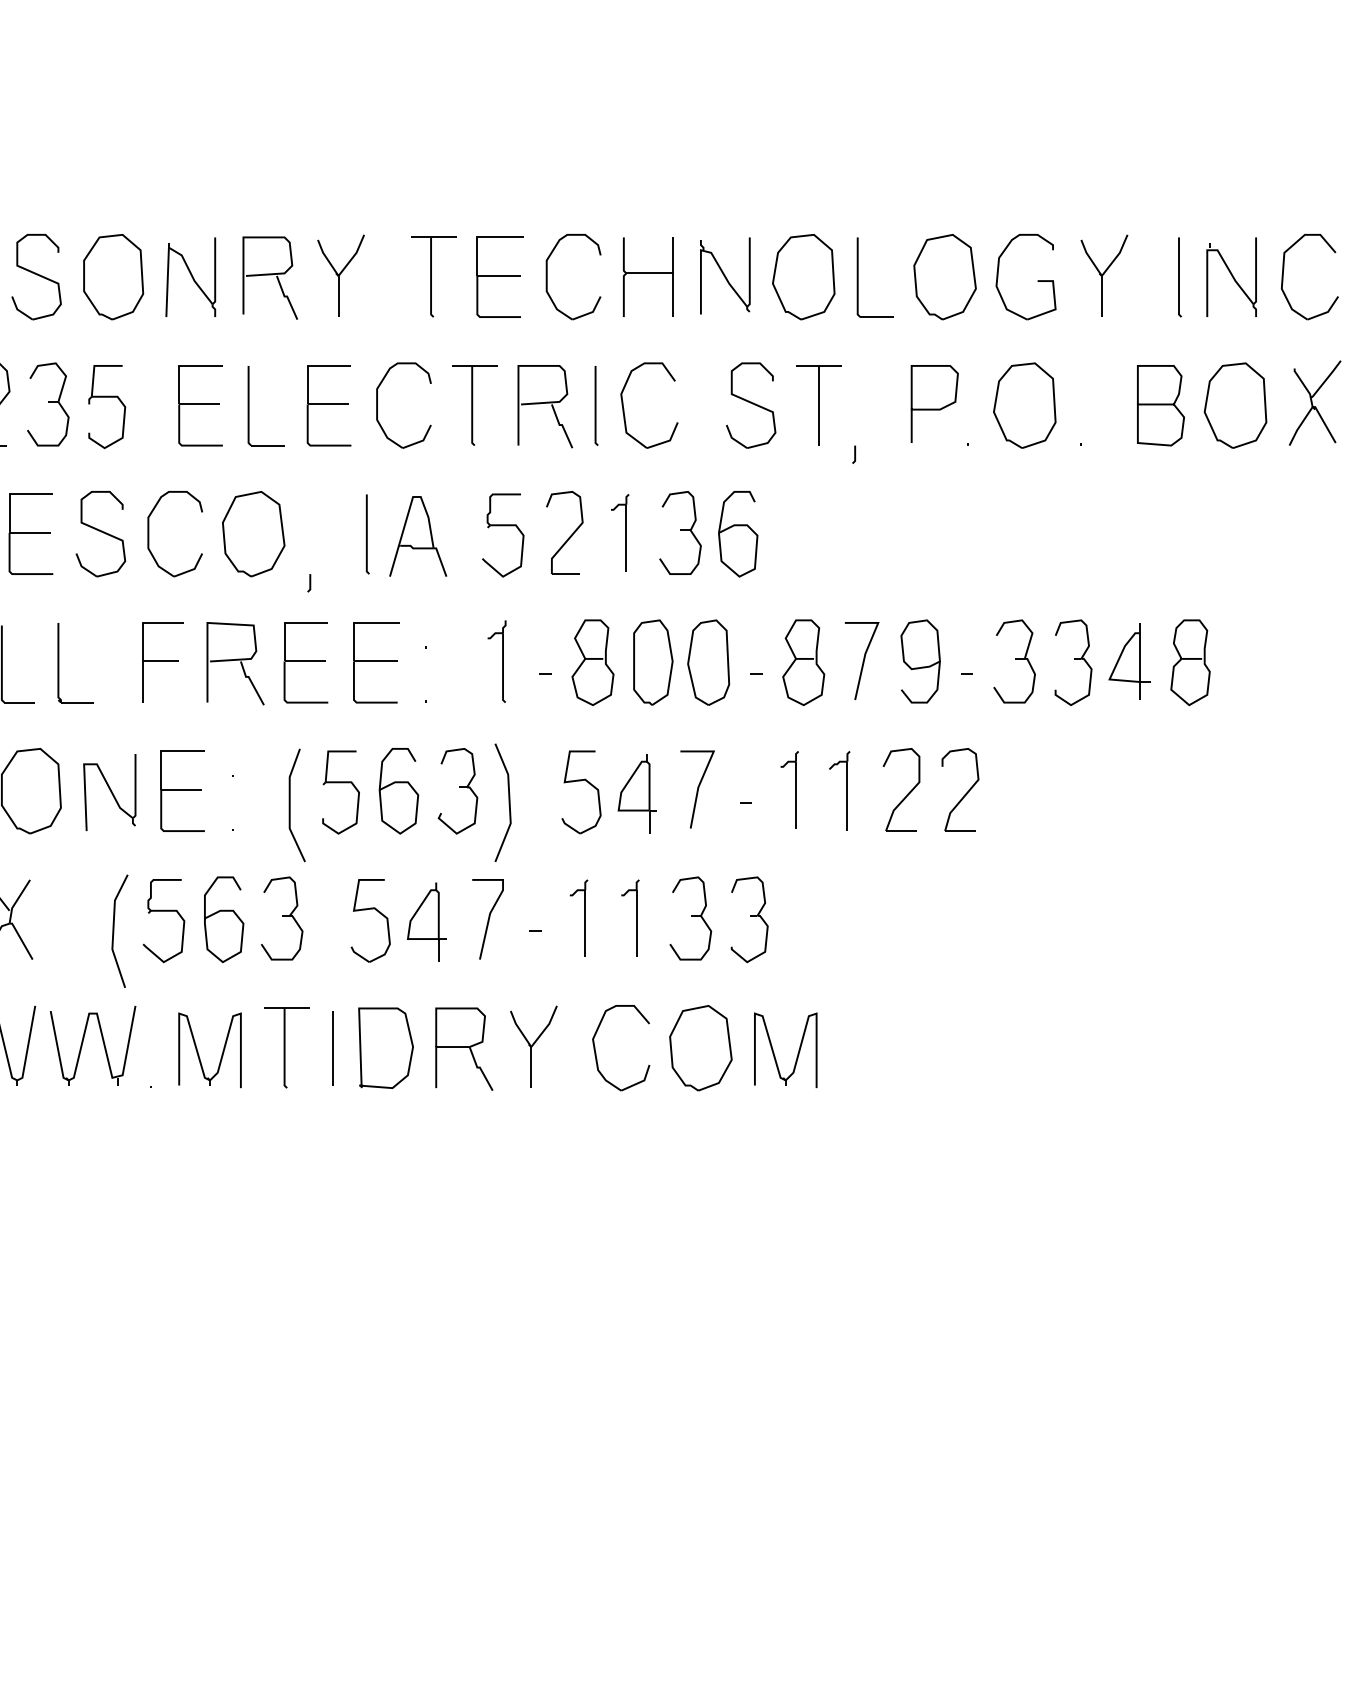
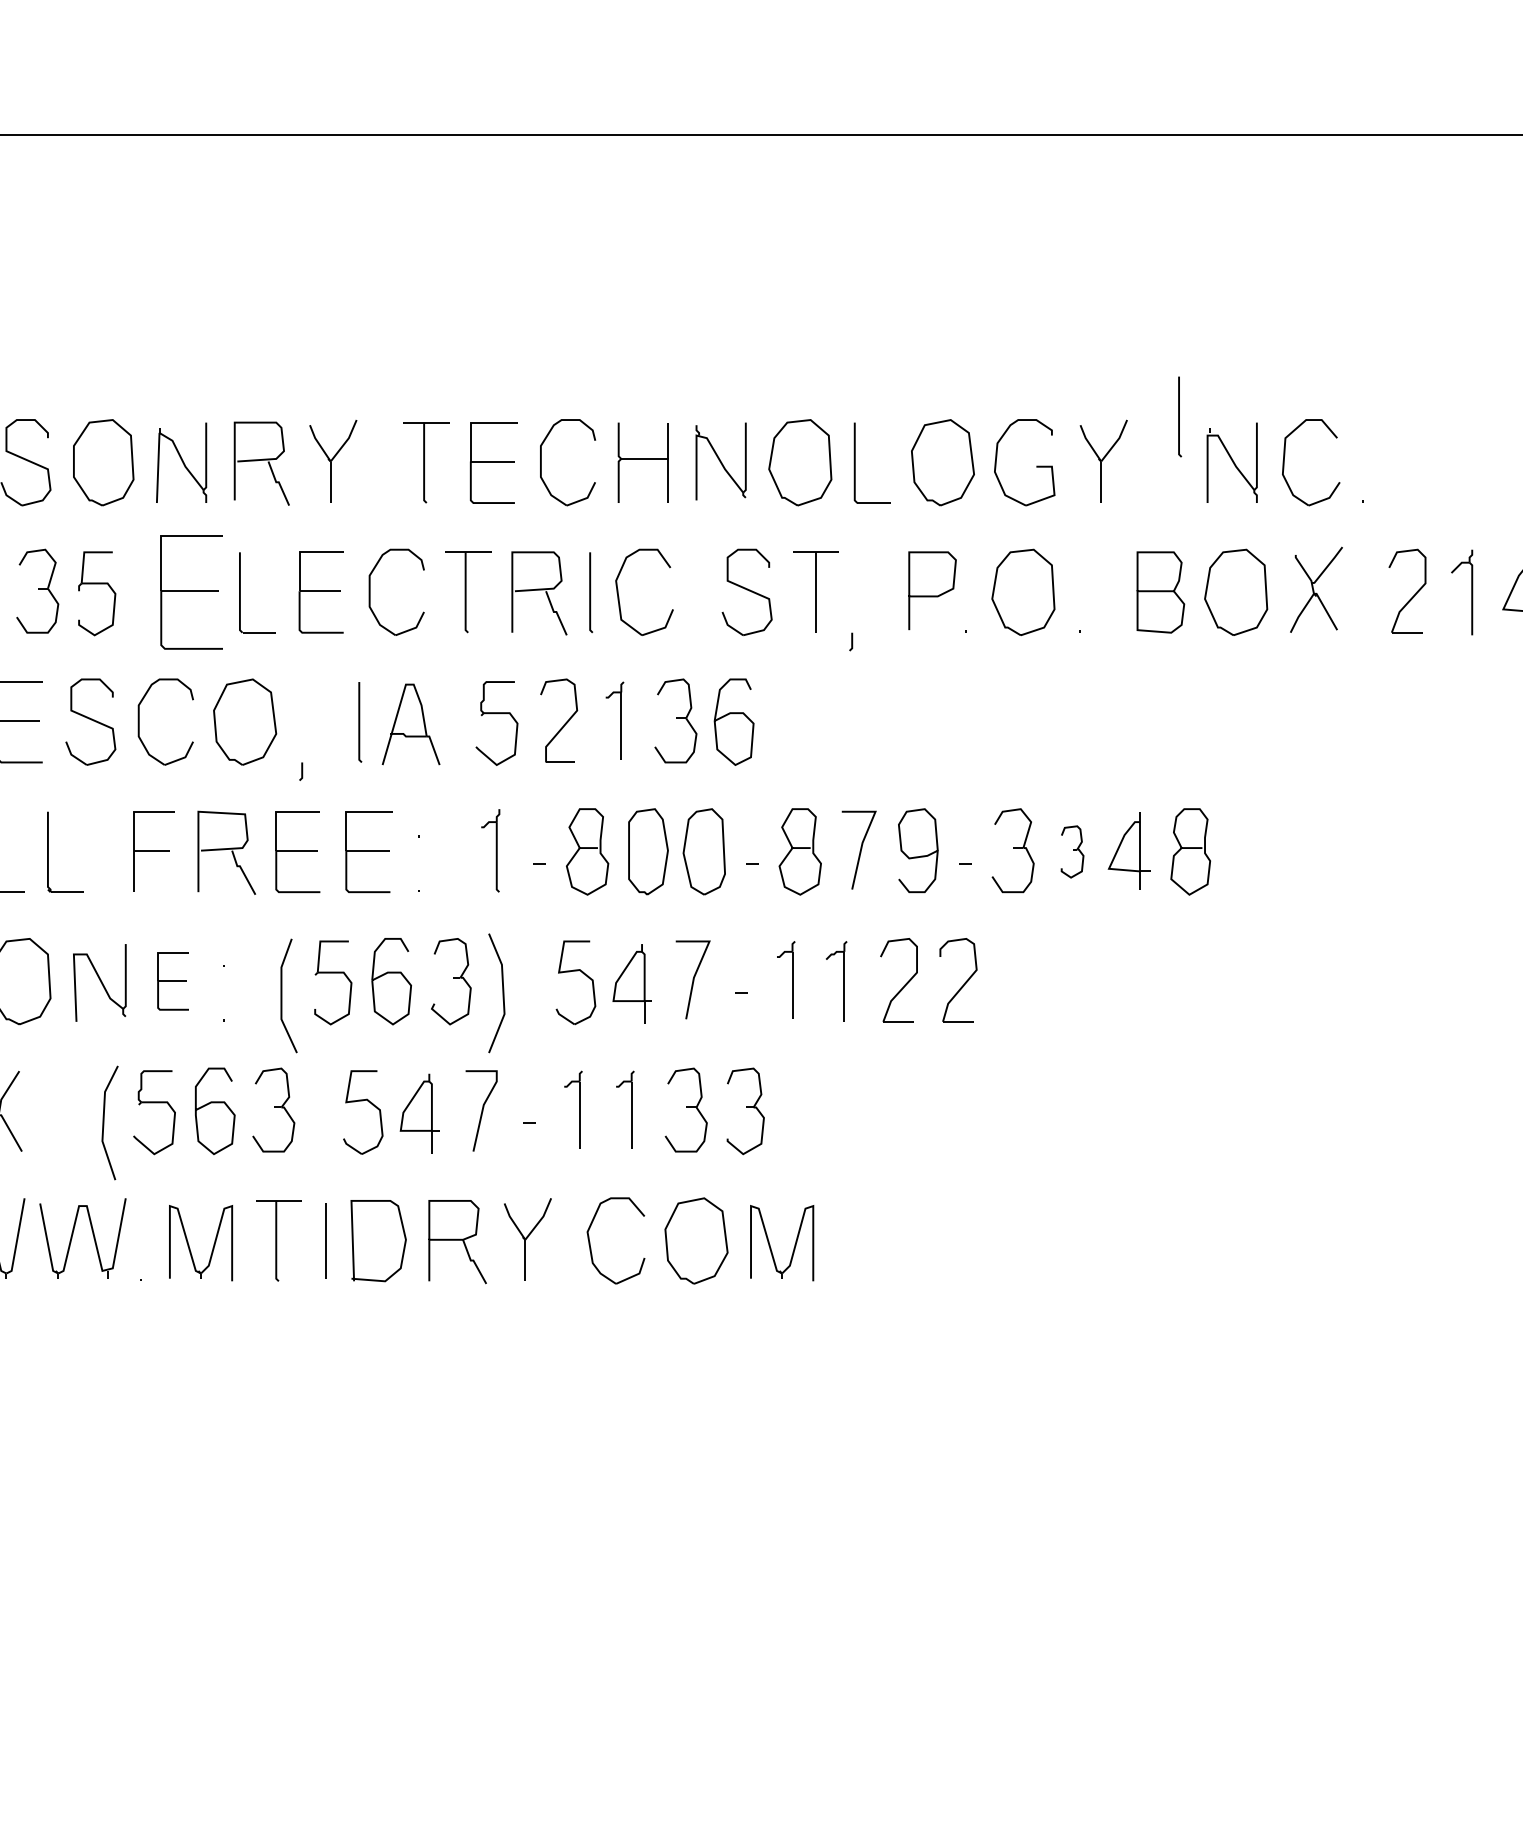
line: (1179, 276) -> (1179, 416), moved
part: (200, 405) -> (191, 592), size x1.4
part: (1073, 662) -> (1072, 851), size x0.6
part: (181, 791) -> (172, 981), size x0.7

